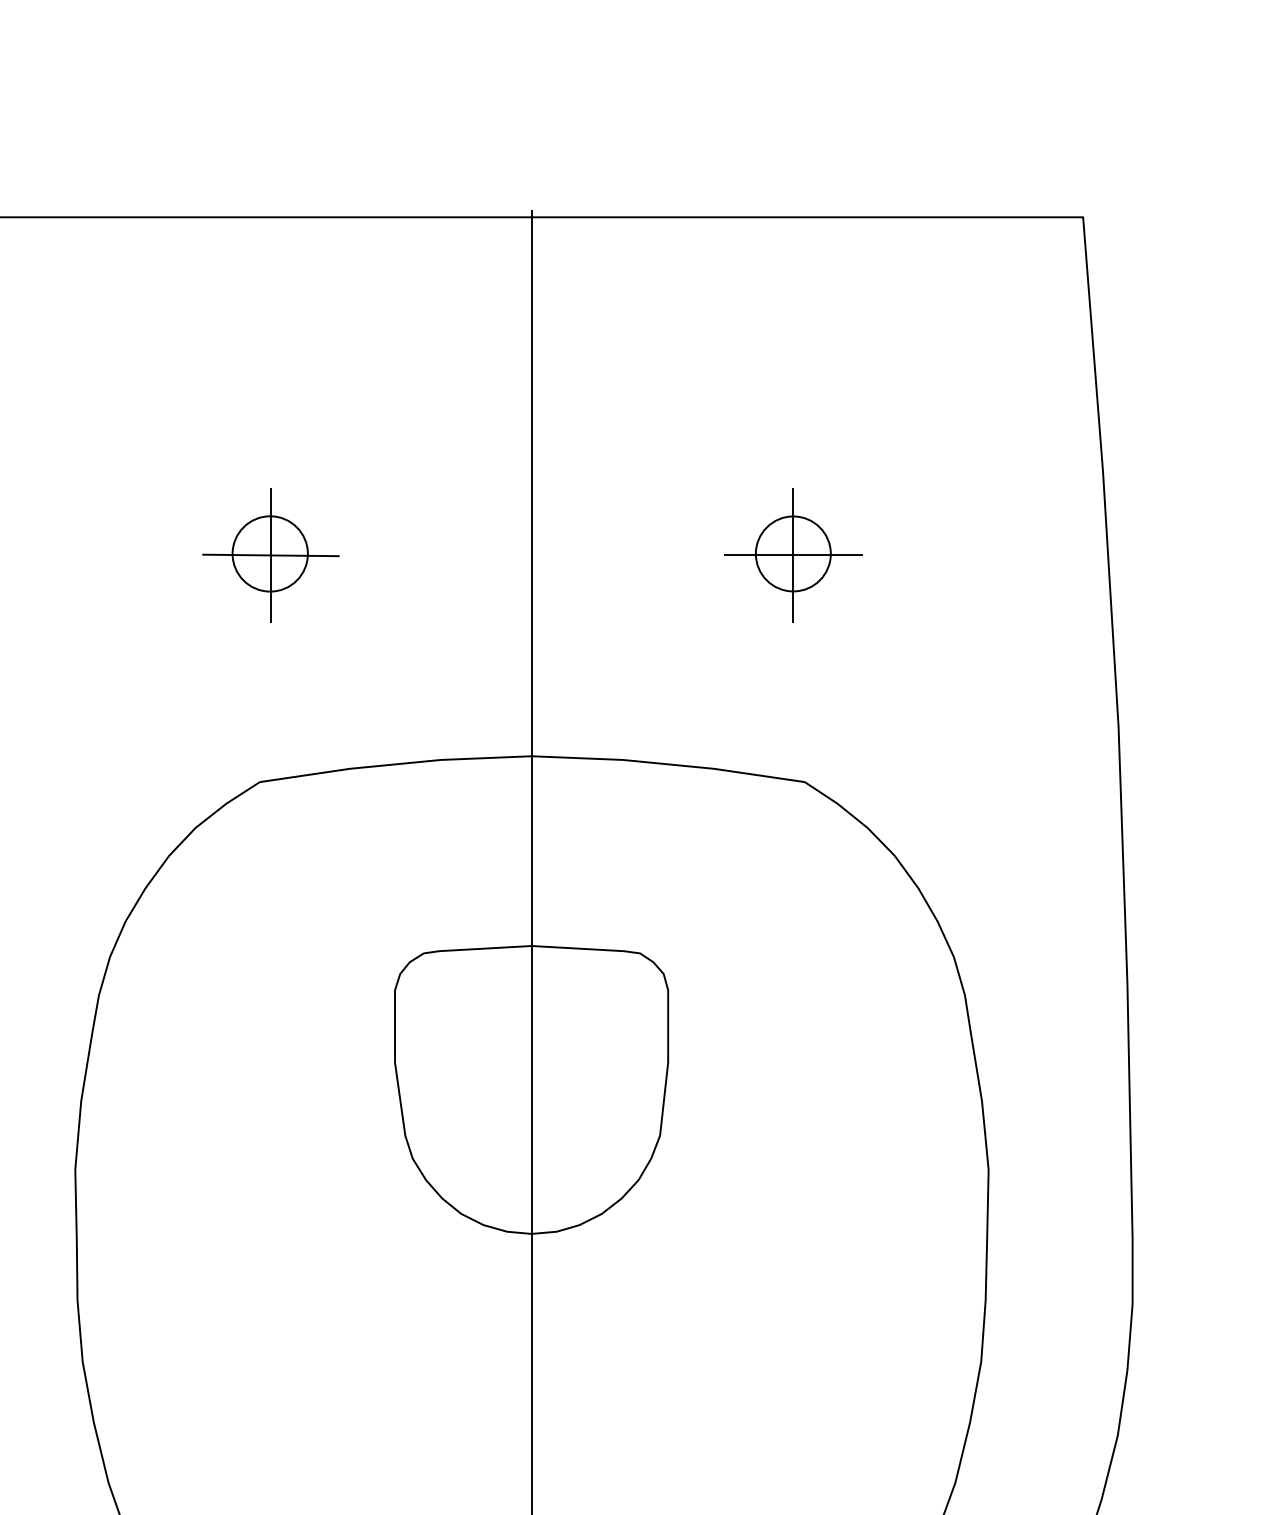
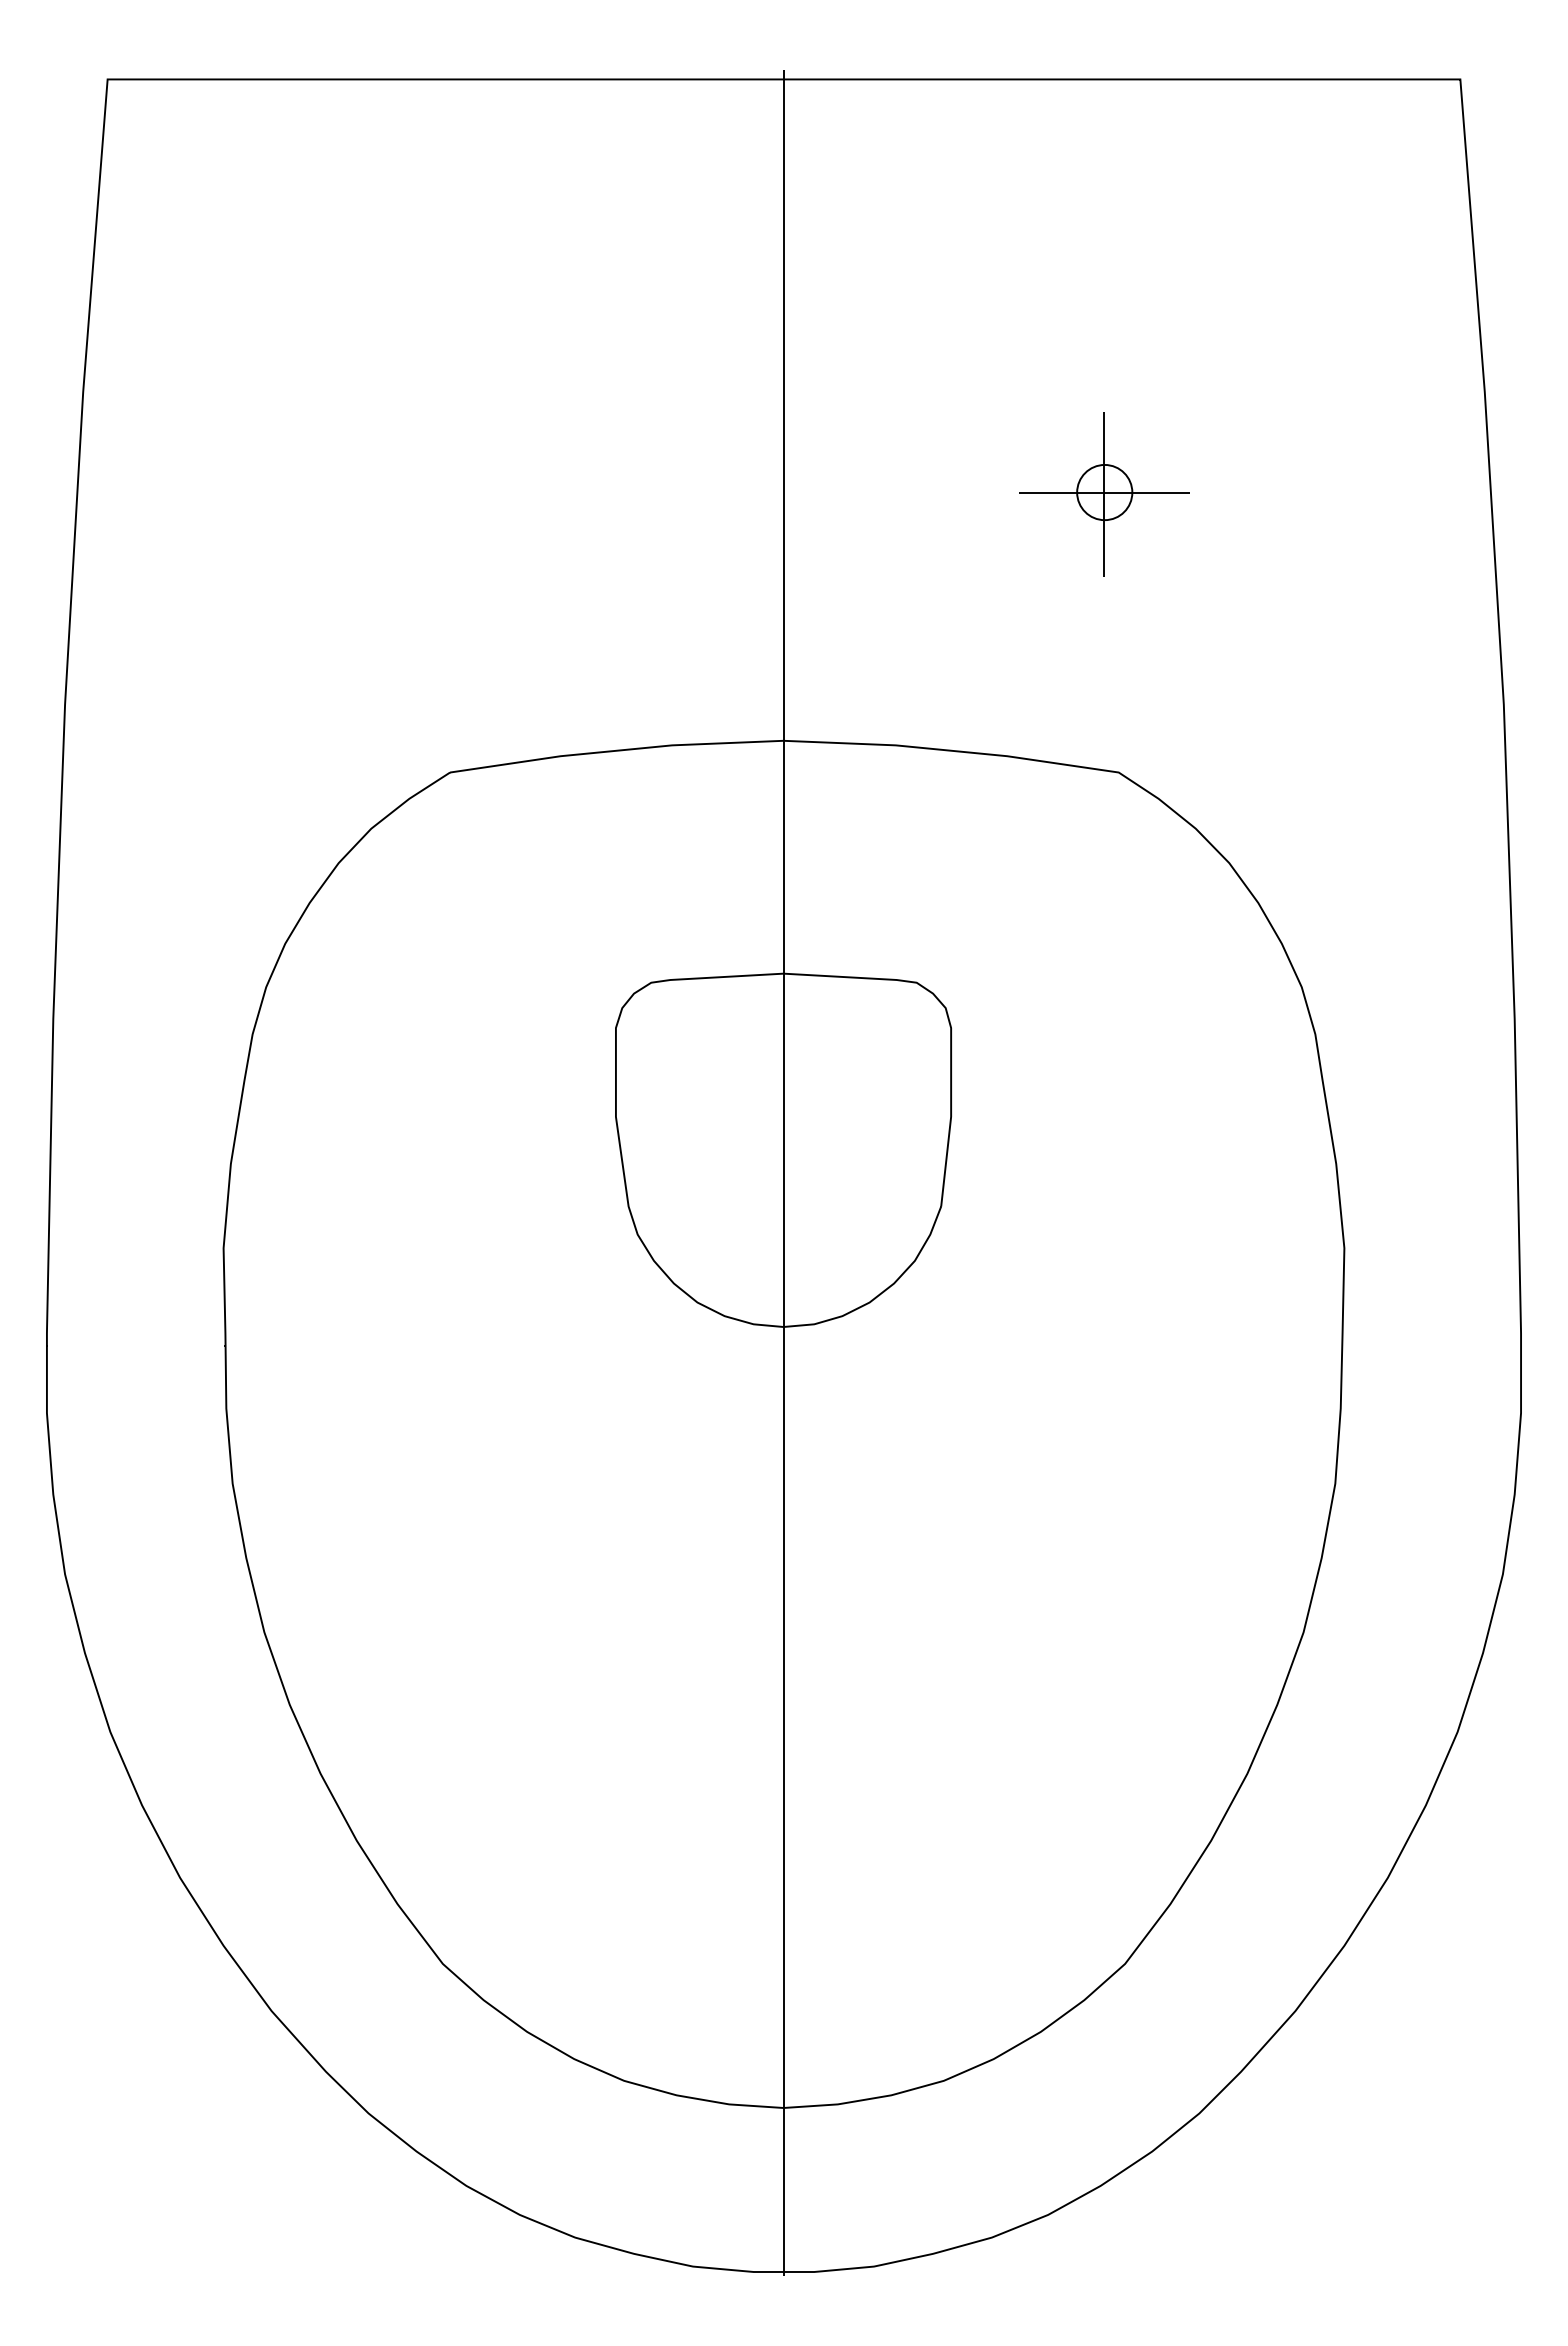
circle: (793, 553) -> (1104, 492), size x0.6
part: (270, 555) -> (463, 494), removed

